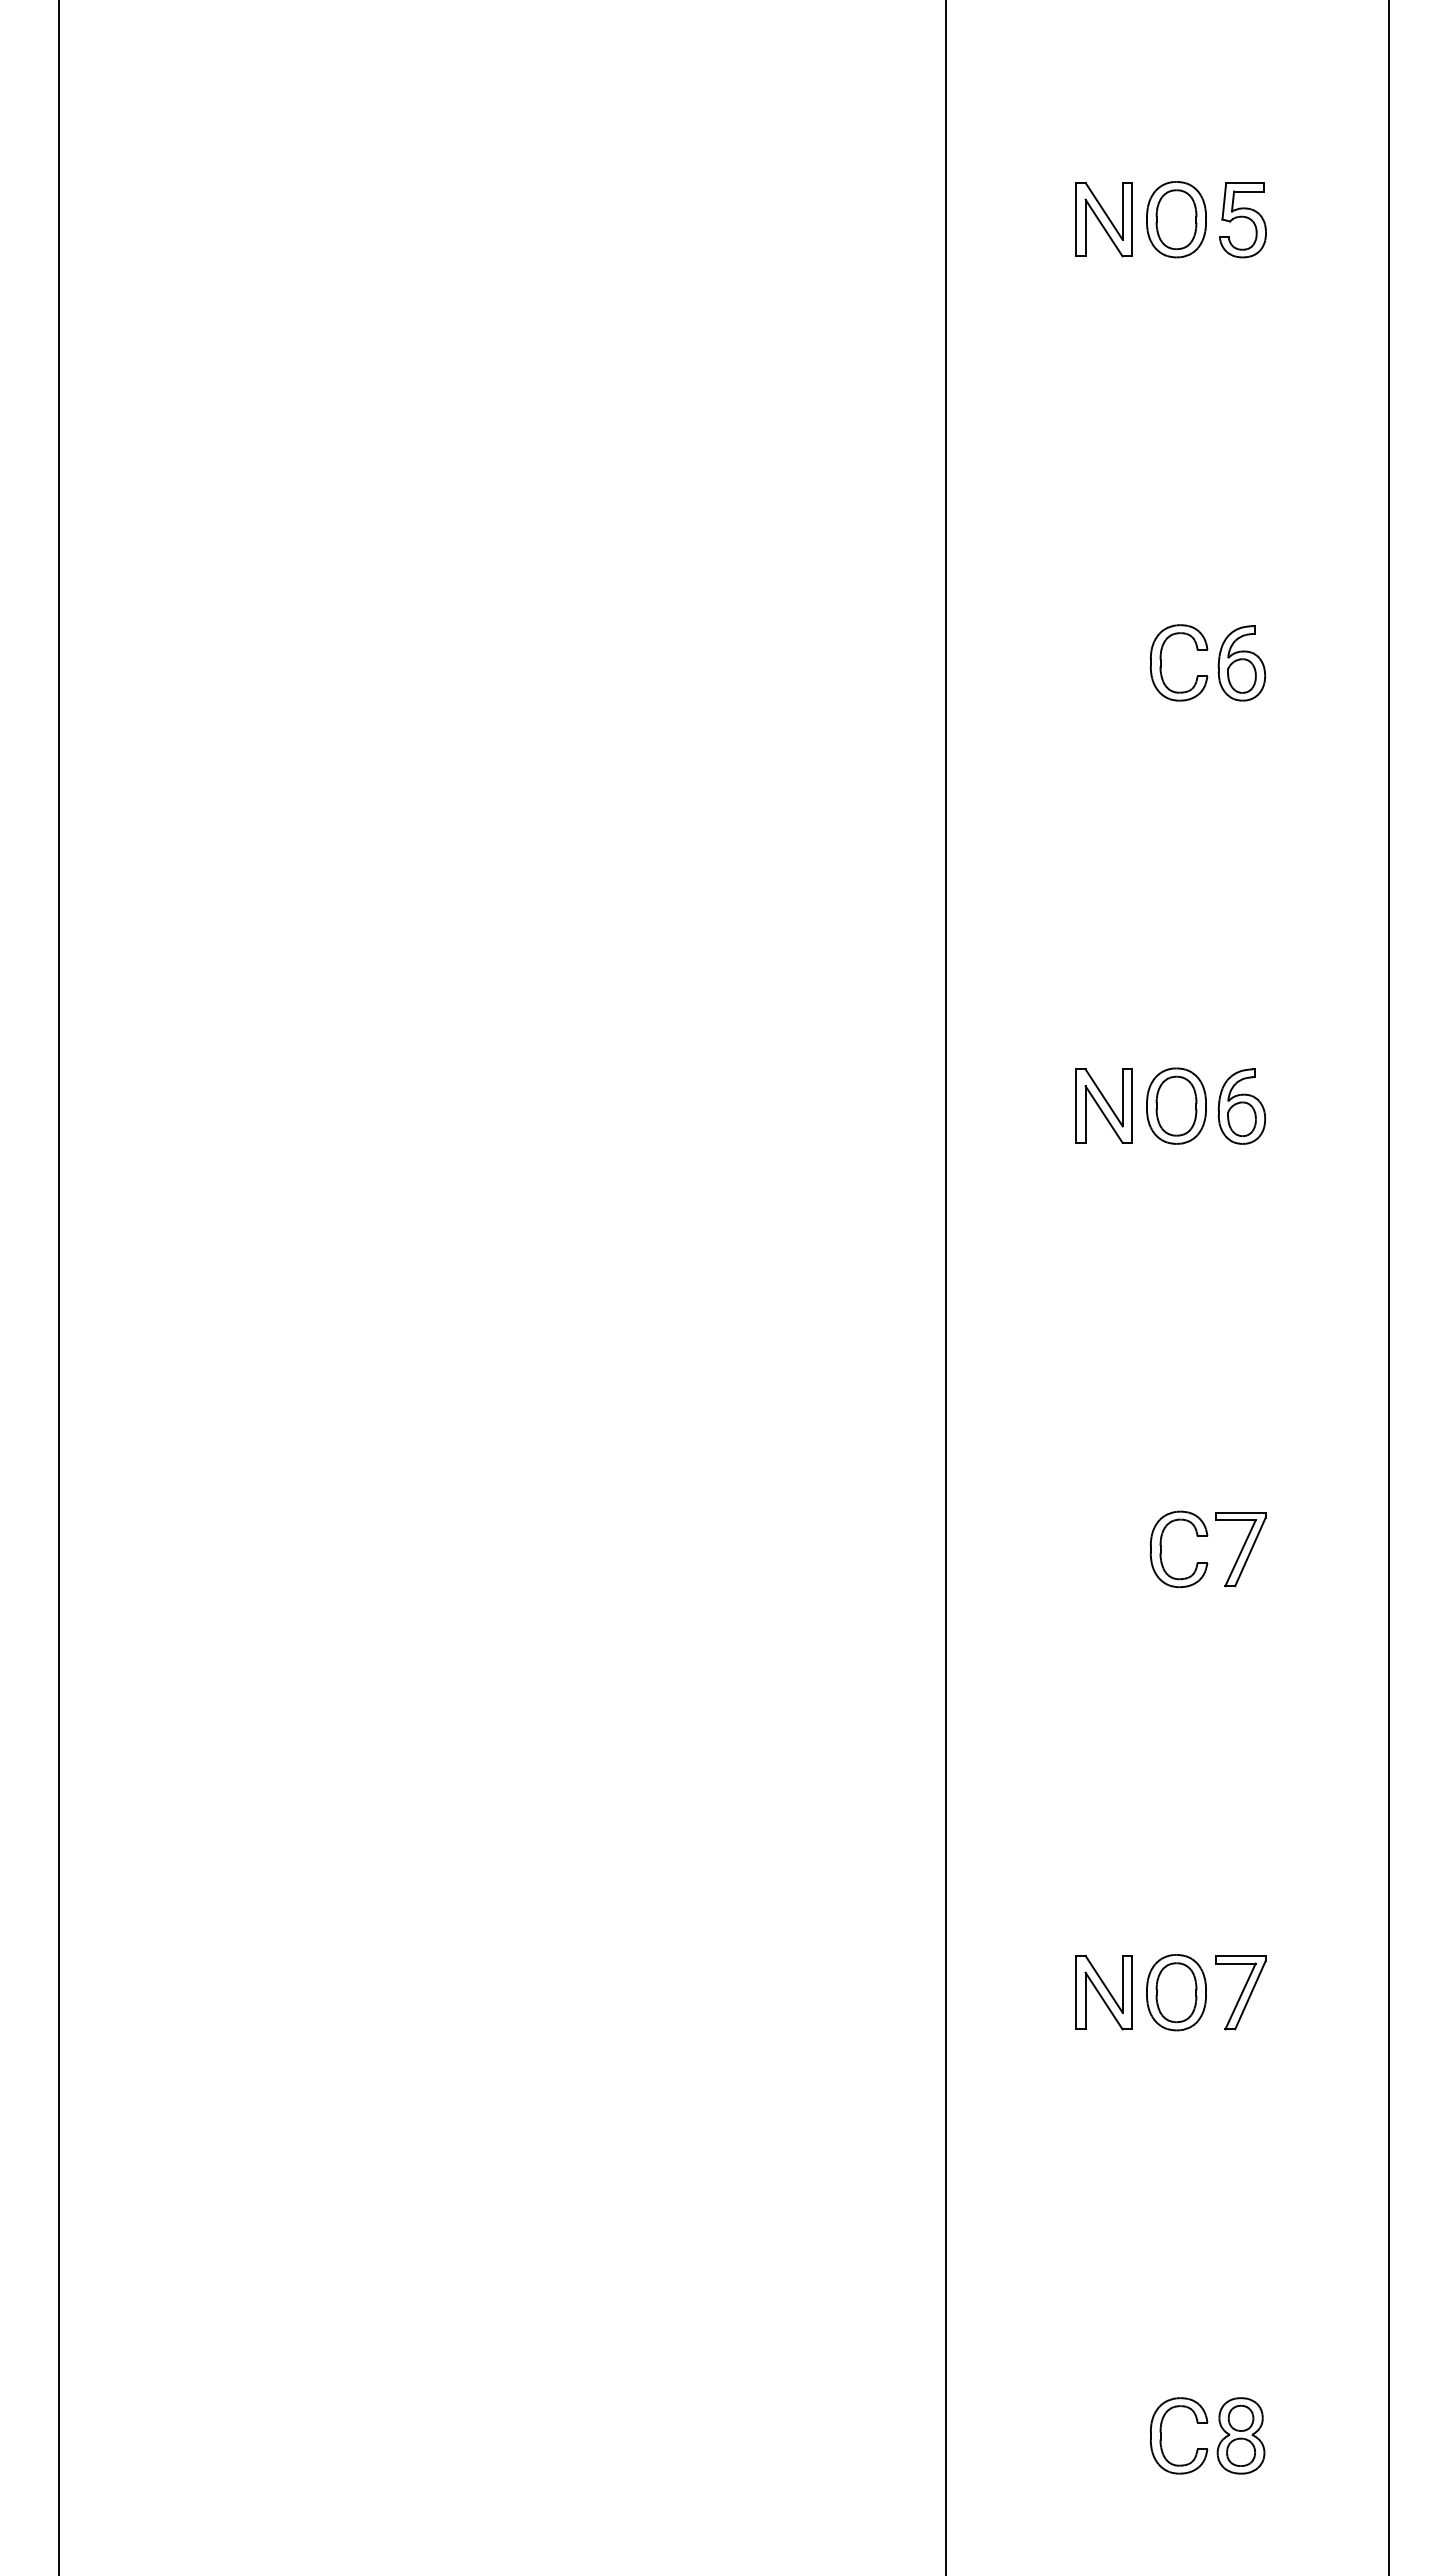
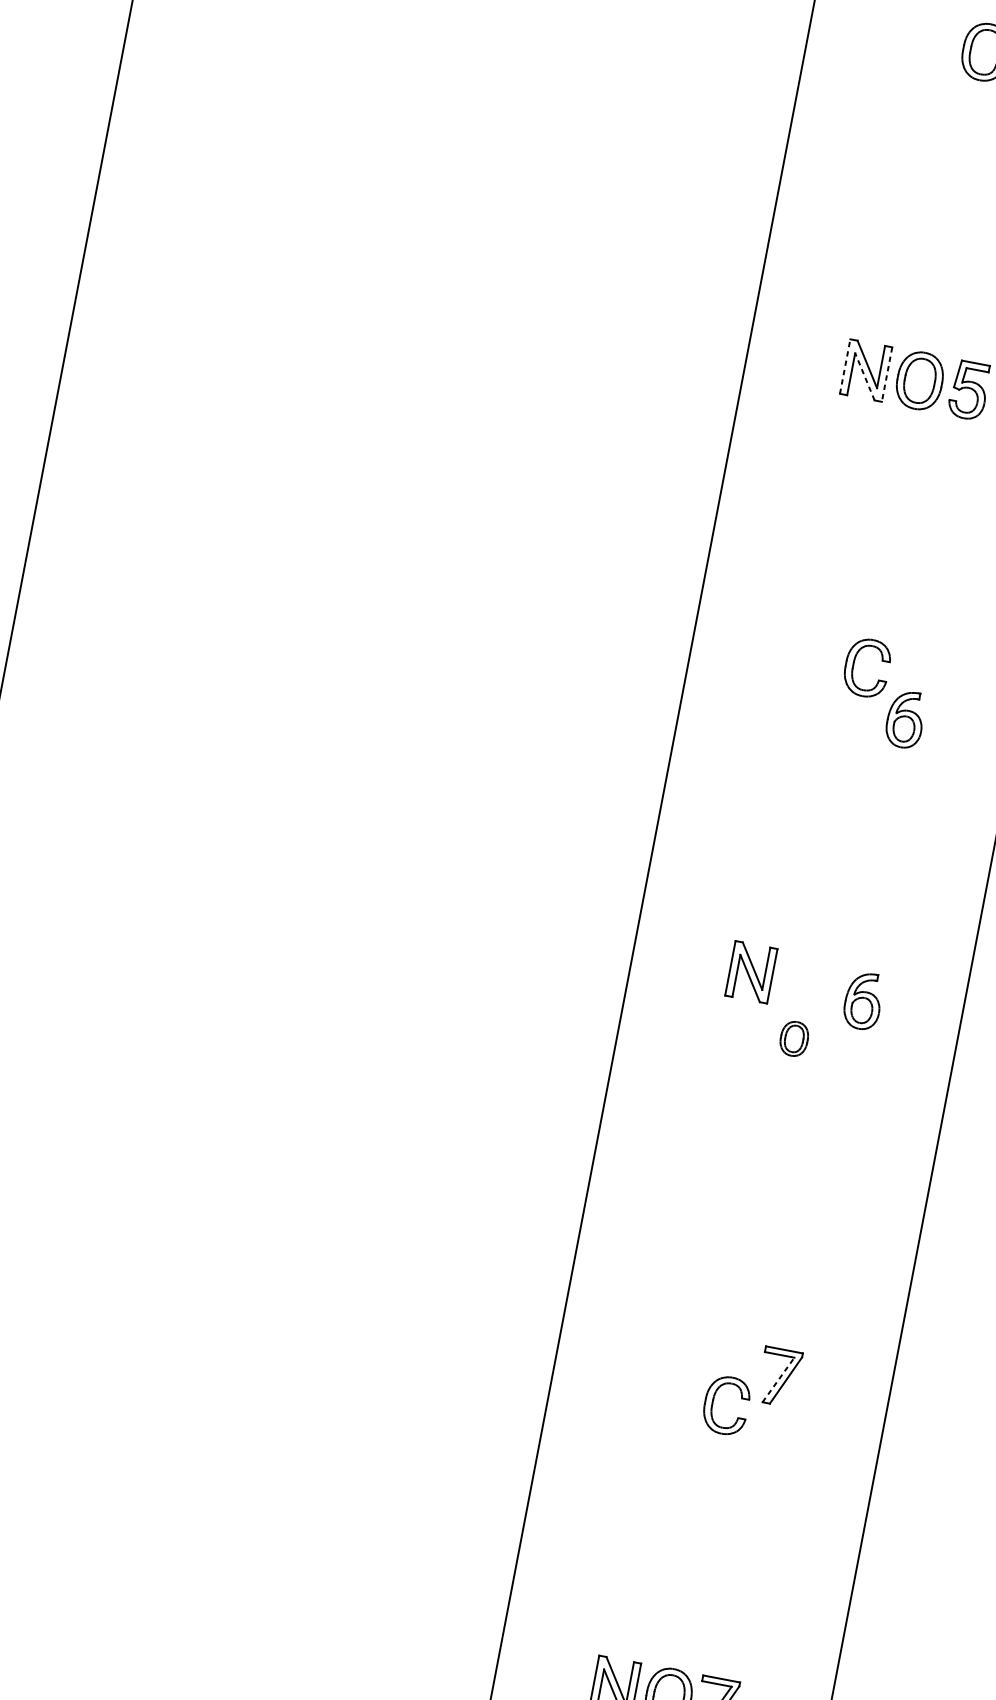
line: (1075, 219) -> (844, 366), solid -> dashed
line: (1132, 219) -> (887, 374), solid -> dashed
line: (1104, 228) -> (865, 377), solid -> dashed
part: (1161, 662) -> (854, 665), moved
part: (1103, 1105) -> (750, 971), moved
part: (1176, 1105) -> (794, 1038), size x0.6
part: (1241, 1106) -> (863, 1000), moved
part: (1161, 1549) -> (713, 1403), moved
line: (1240, 1552) -> (778, 1379), solid -> dashed

